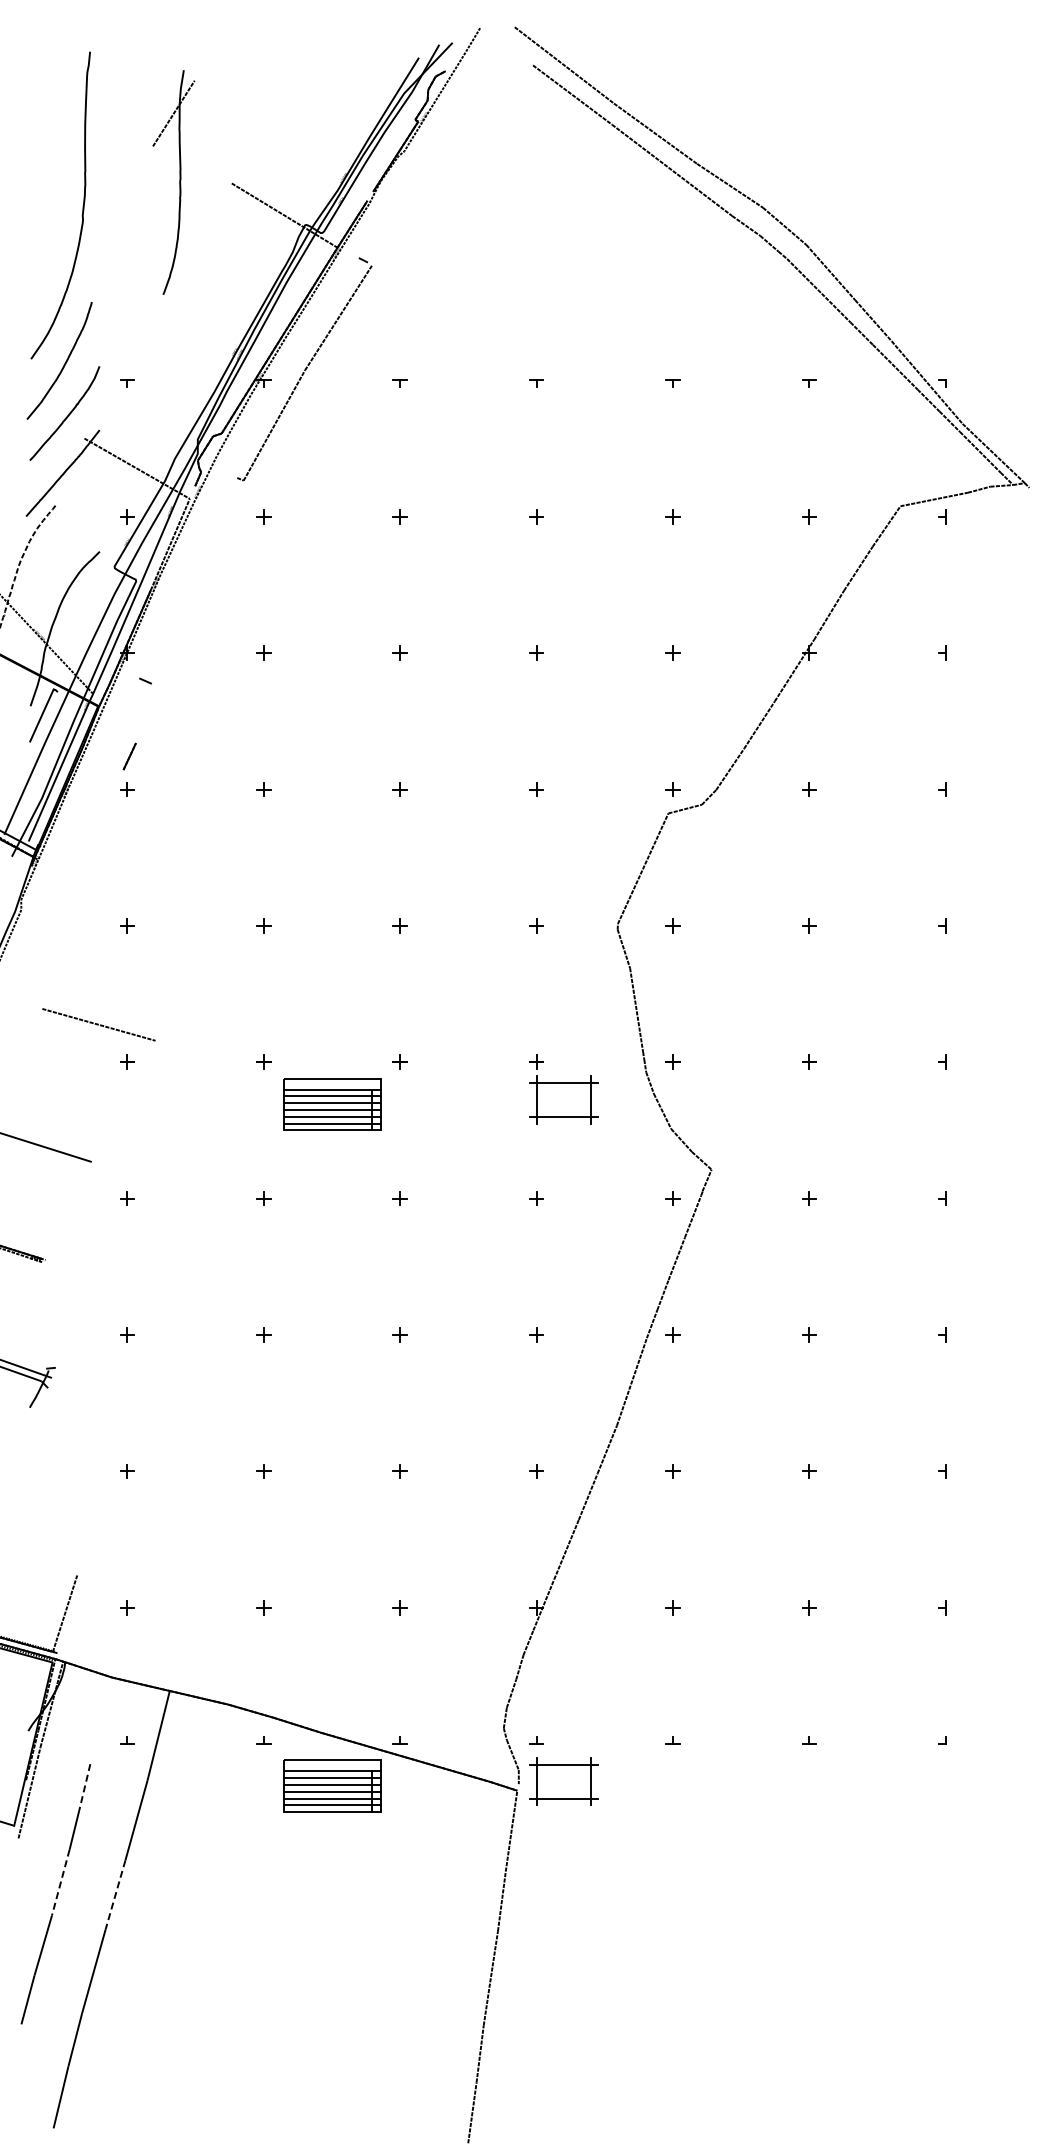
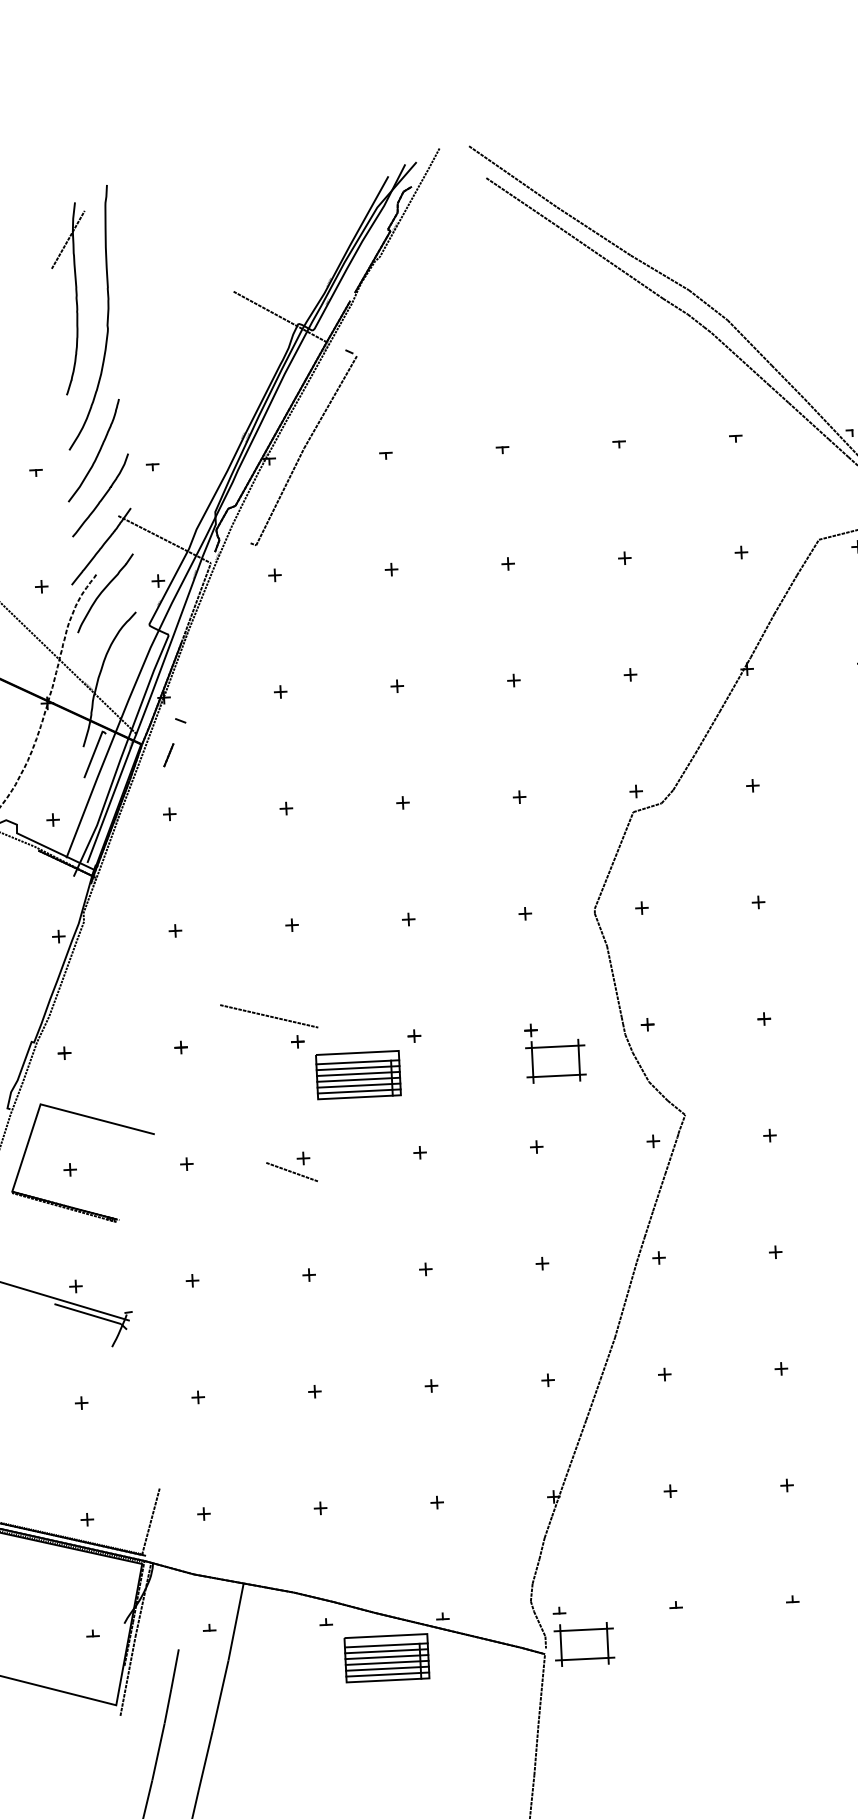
part: (173, 182) -> (70, 298), moved
curve: (63, 525) -> (104, 591), added
line: (129, 756) -> (168, 755), moved
line: (98, 1024) -> (268, 1016), moved
line: (249, 1213) -> (291, 1171), added
line: (84, 1787) -> (174, 1669), dashed -> solid
line: (60, 1882) -> (158, 1751), dashed -> solid
line: (115, 1894) -> (205, 1759), dashed -> solid

